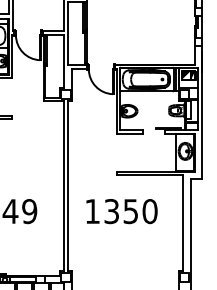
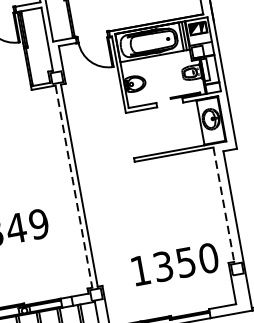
line: (63, 186) -> (73, 187), solid -> dashed
text: (121, 211) -> (174, 264), moved
line: (183, 223) -> (224, 205), solid -> dashed

